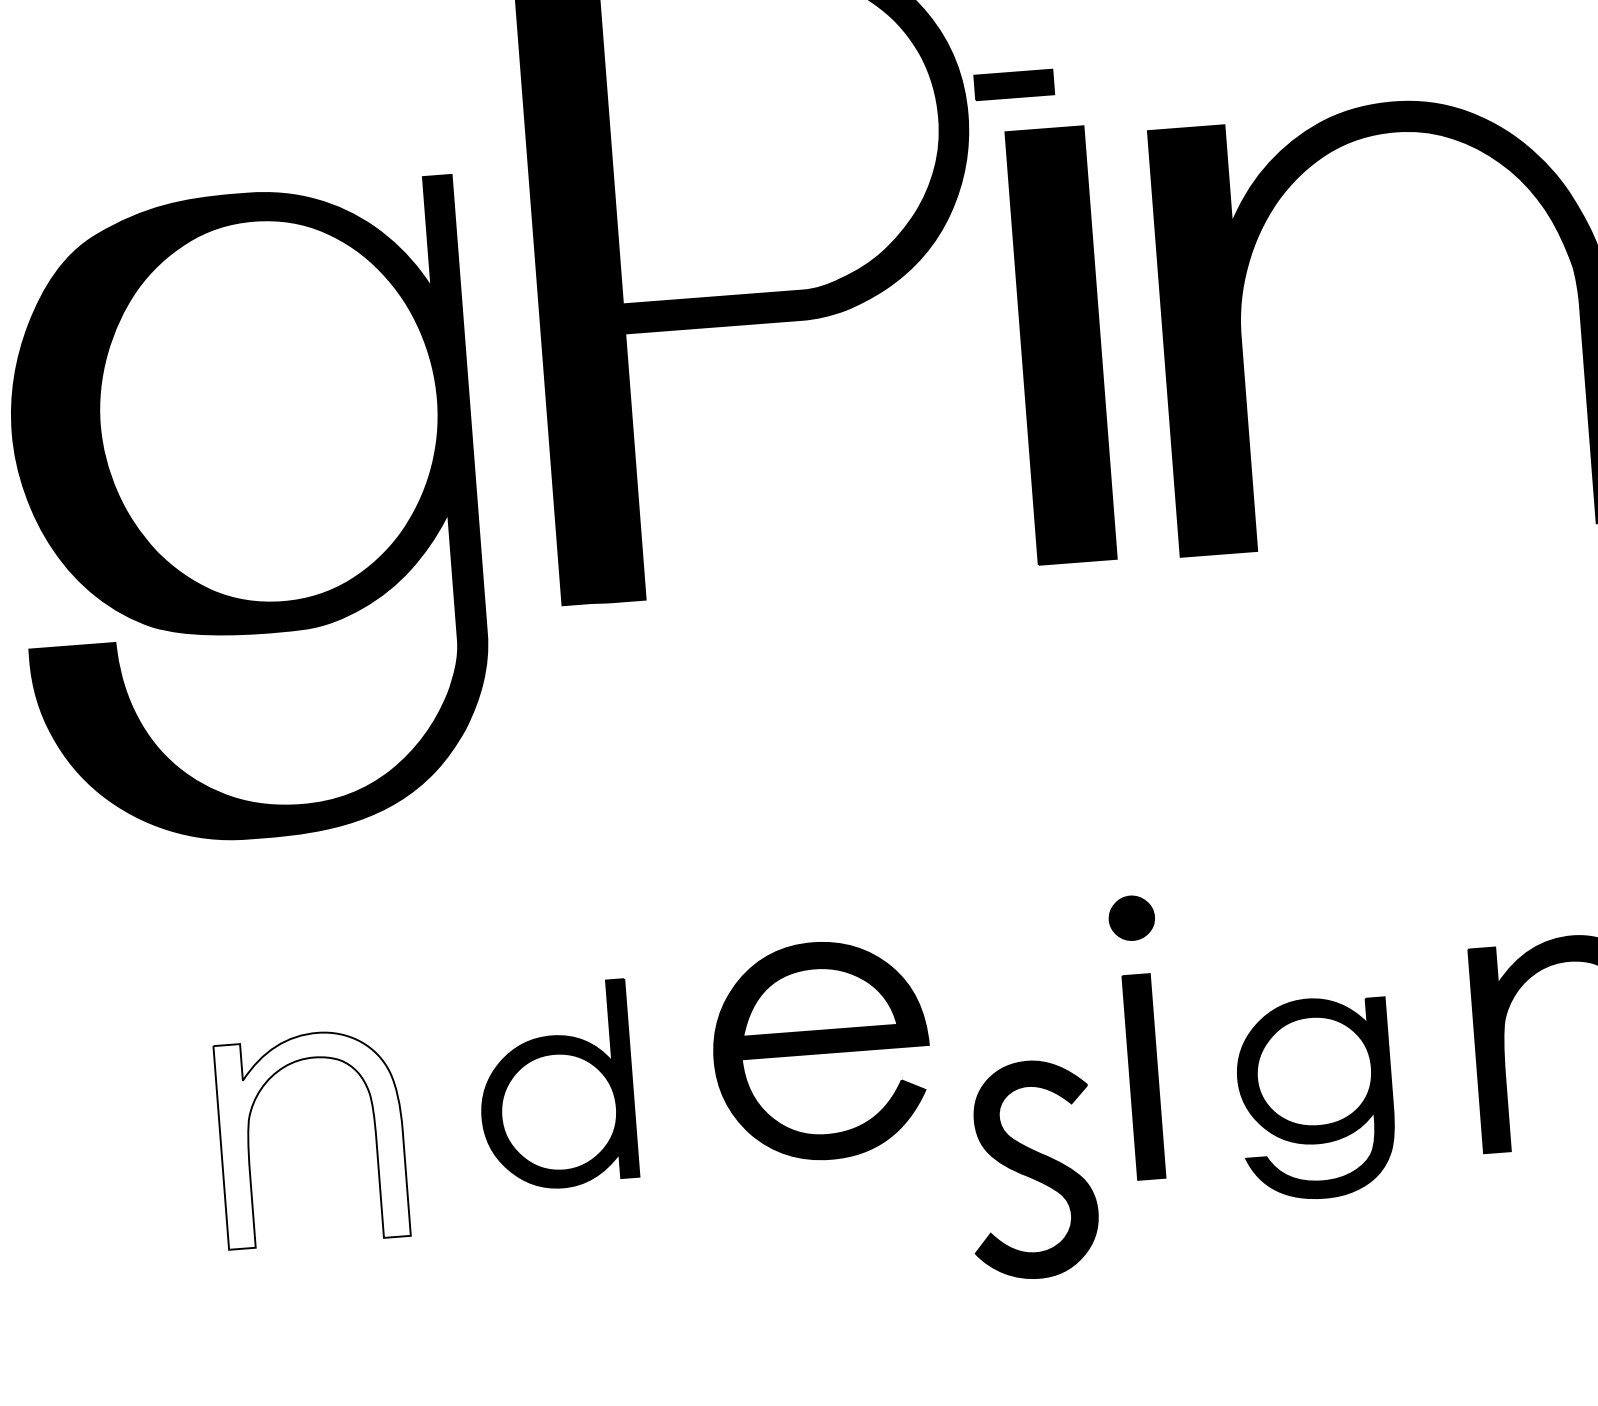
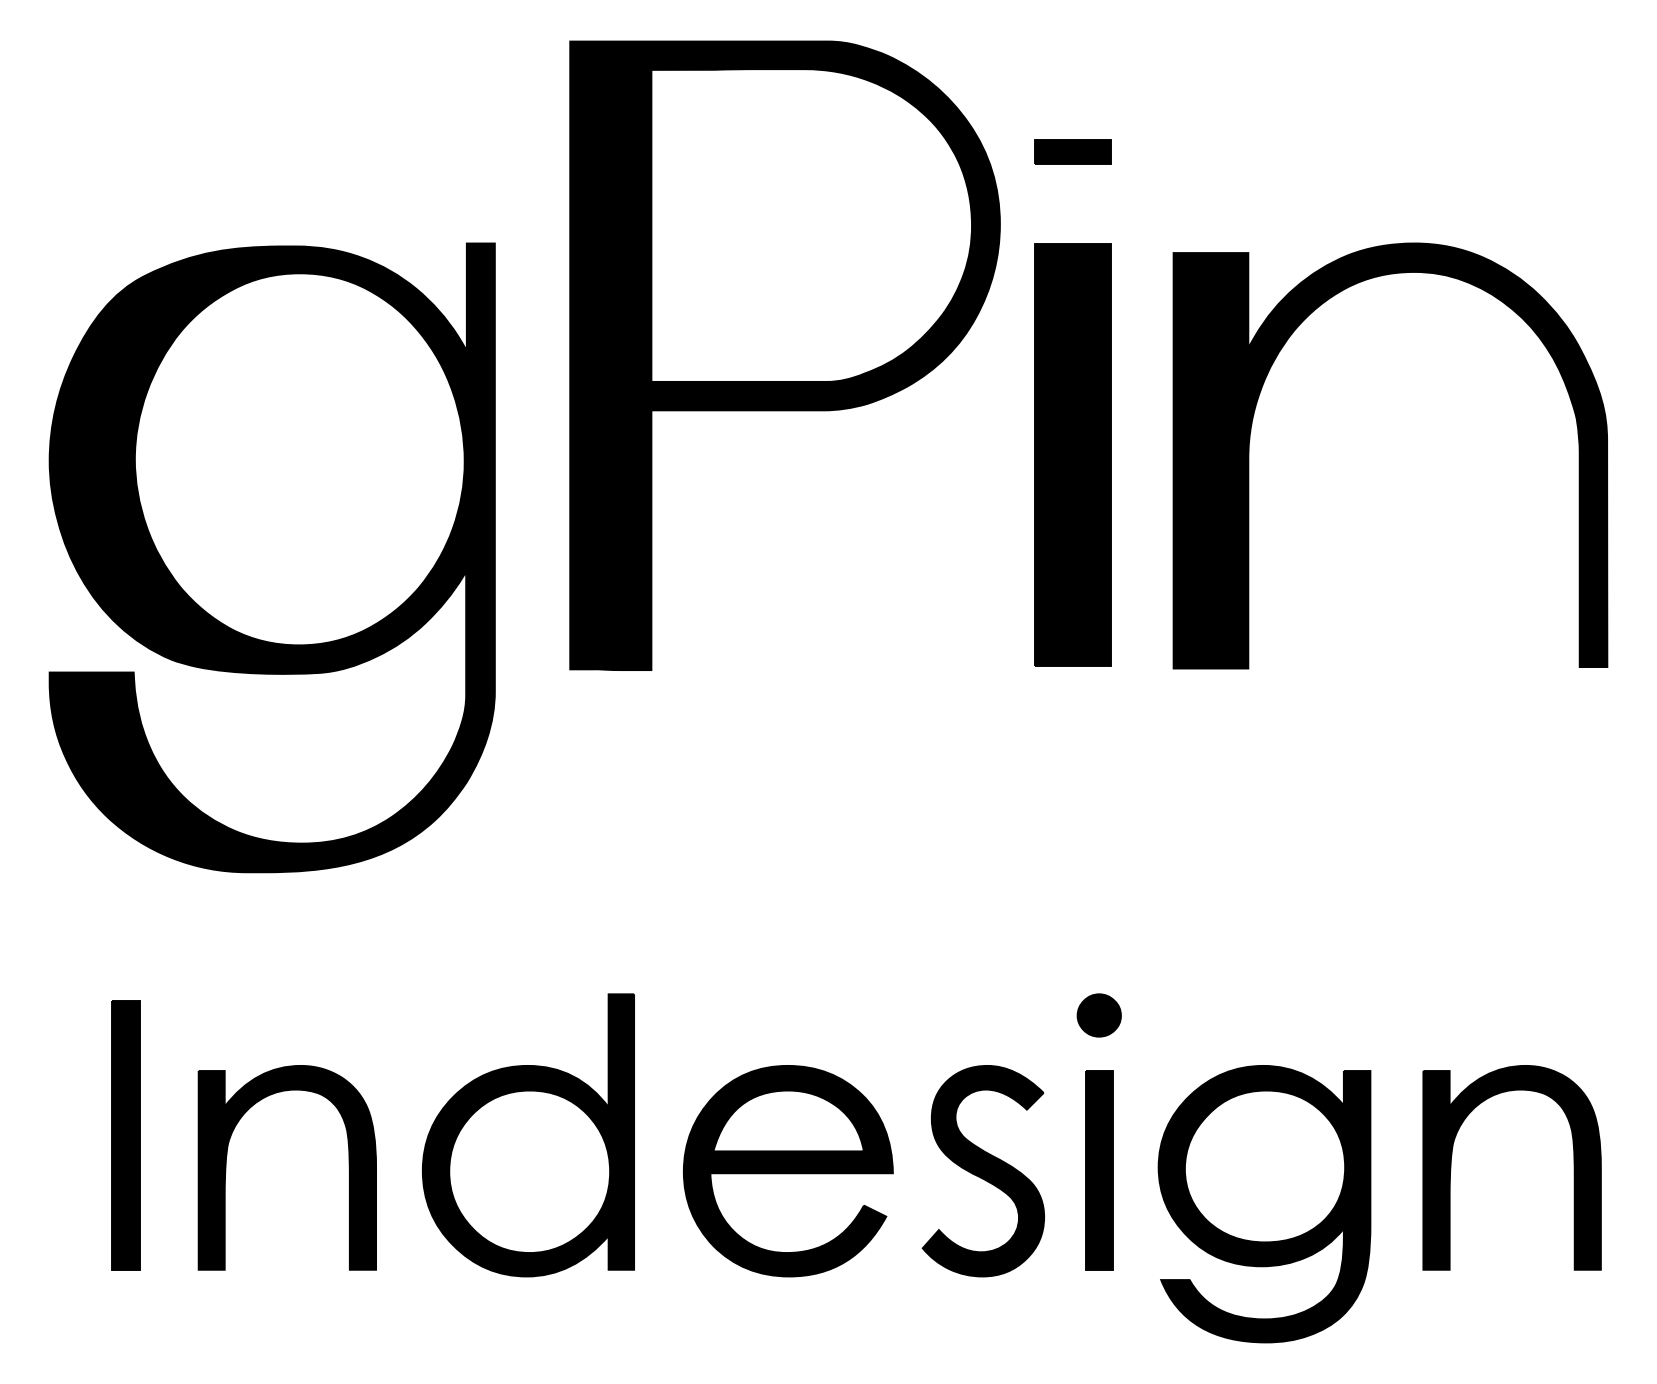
part: (1013, 84) -> (1072, 151), moved
part: (821, 1051) -> (788, 1171), moved
part: (555, 1086) -> (527, 1135), size x1.43
part: (1316, 1098) -> (1264, 1204), size x1.43
part: (143, 1117) -> (125, 1135), added
fill: (312, 1138) -> (287, 1167), added
part: (1030, 1170) -> (982, 1171), moved

